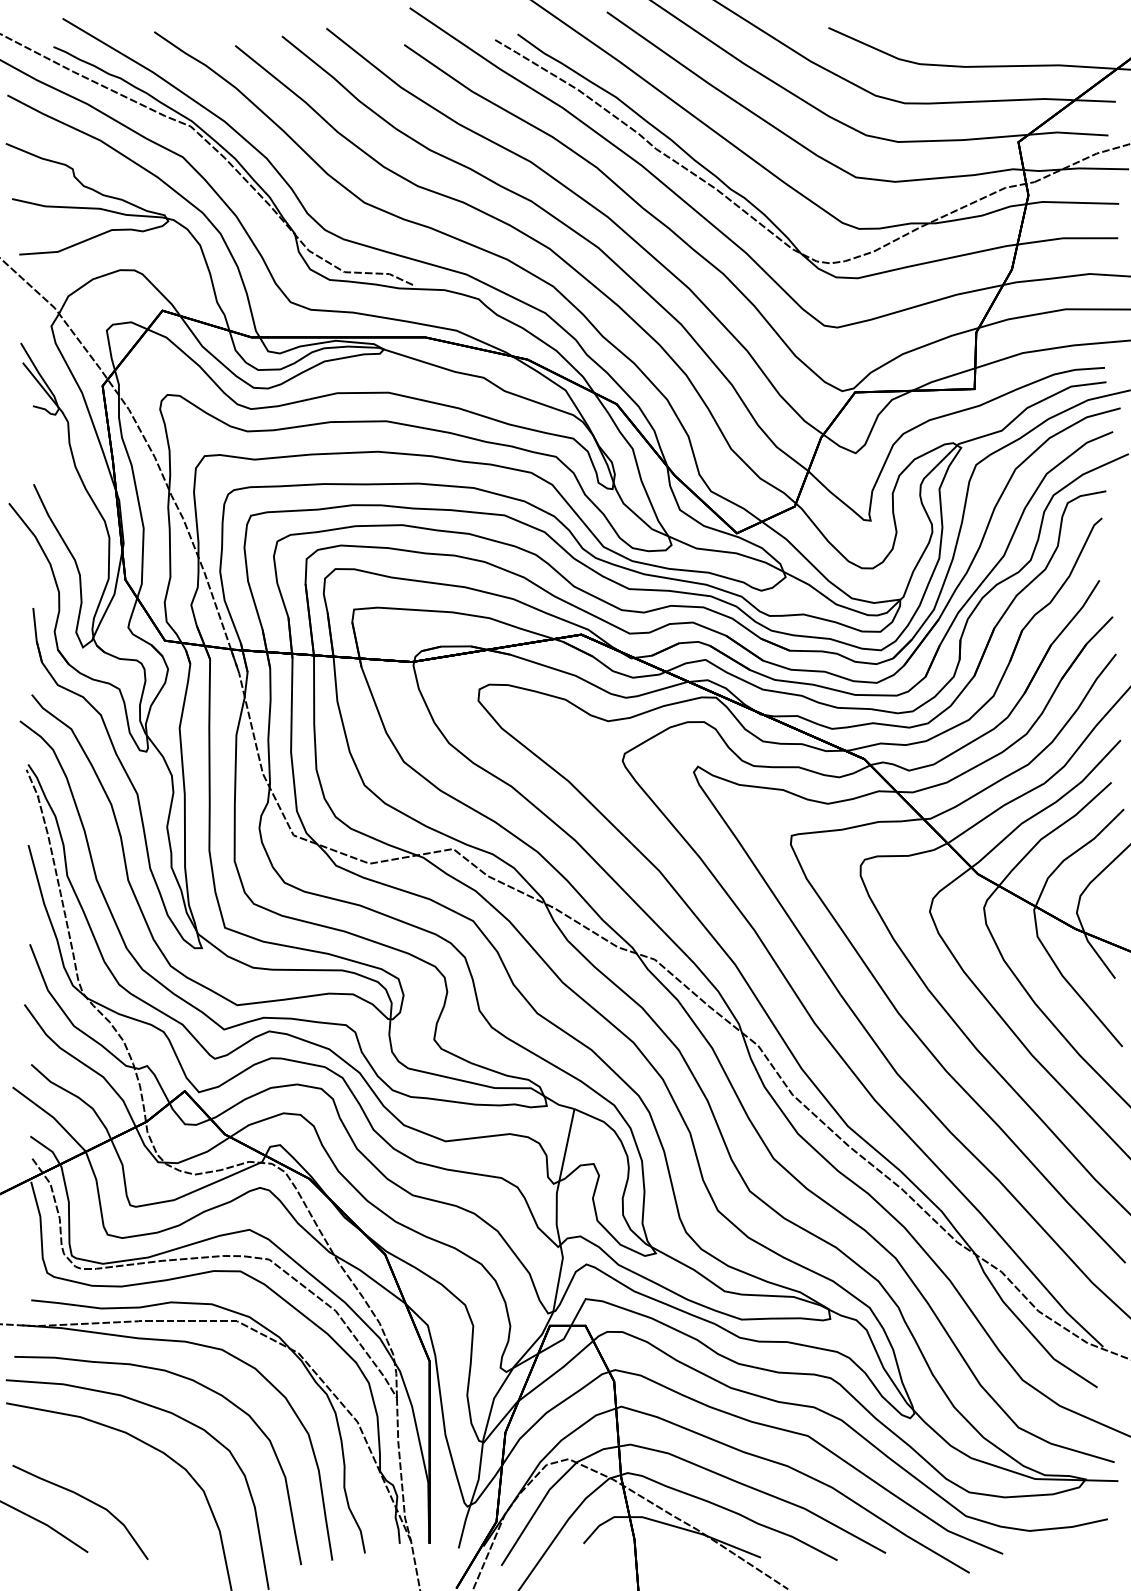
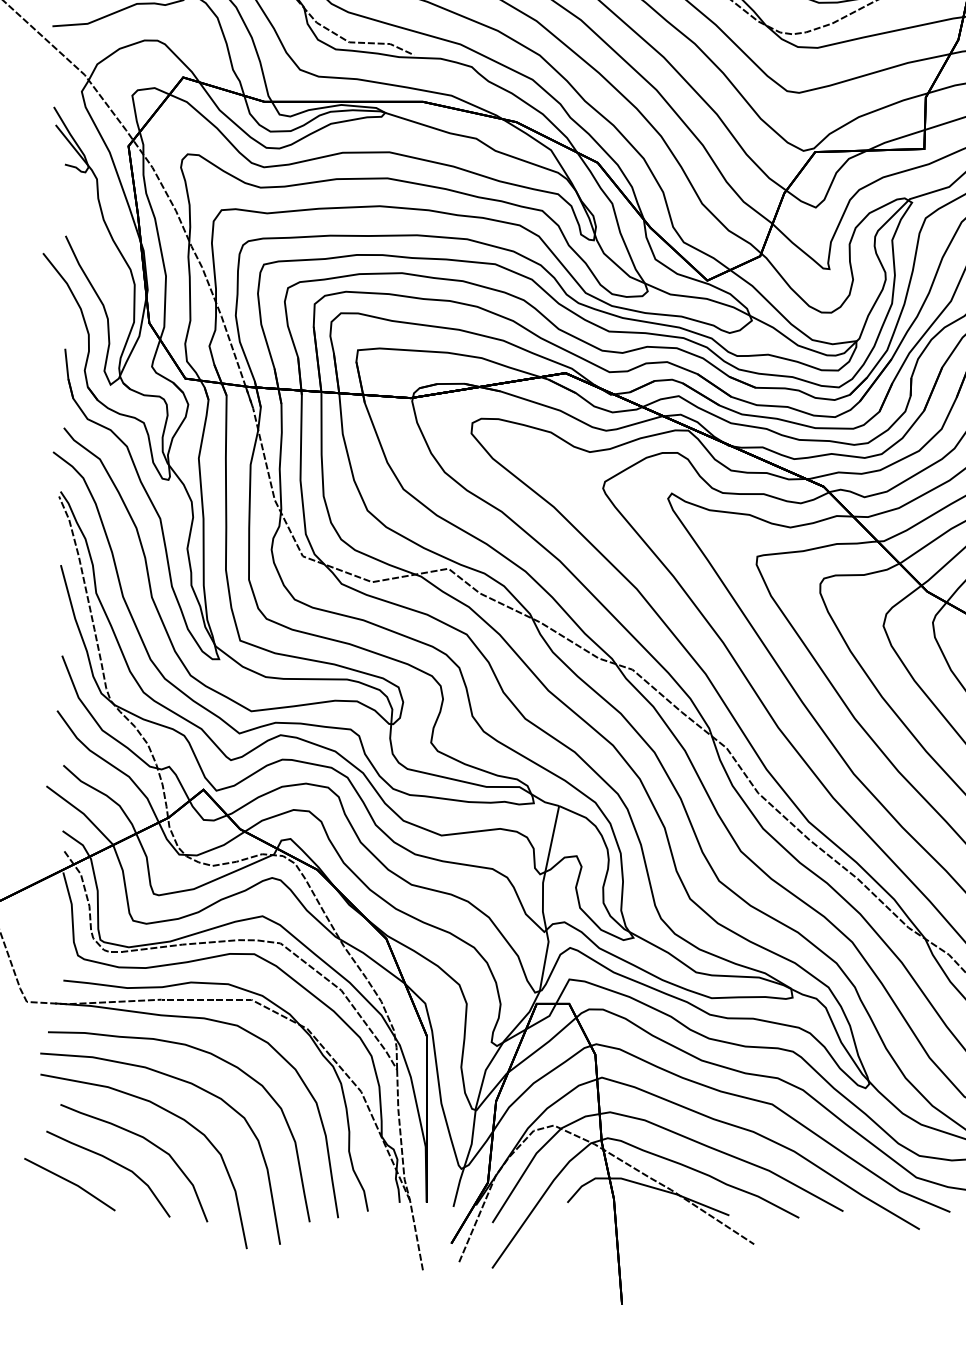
curve: (124, 1477) -> (148, 1142), added

